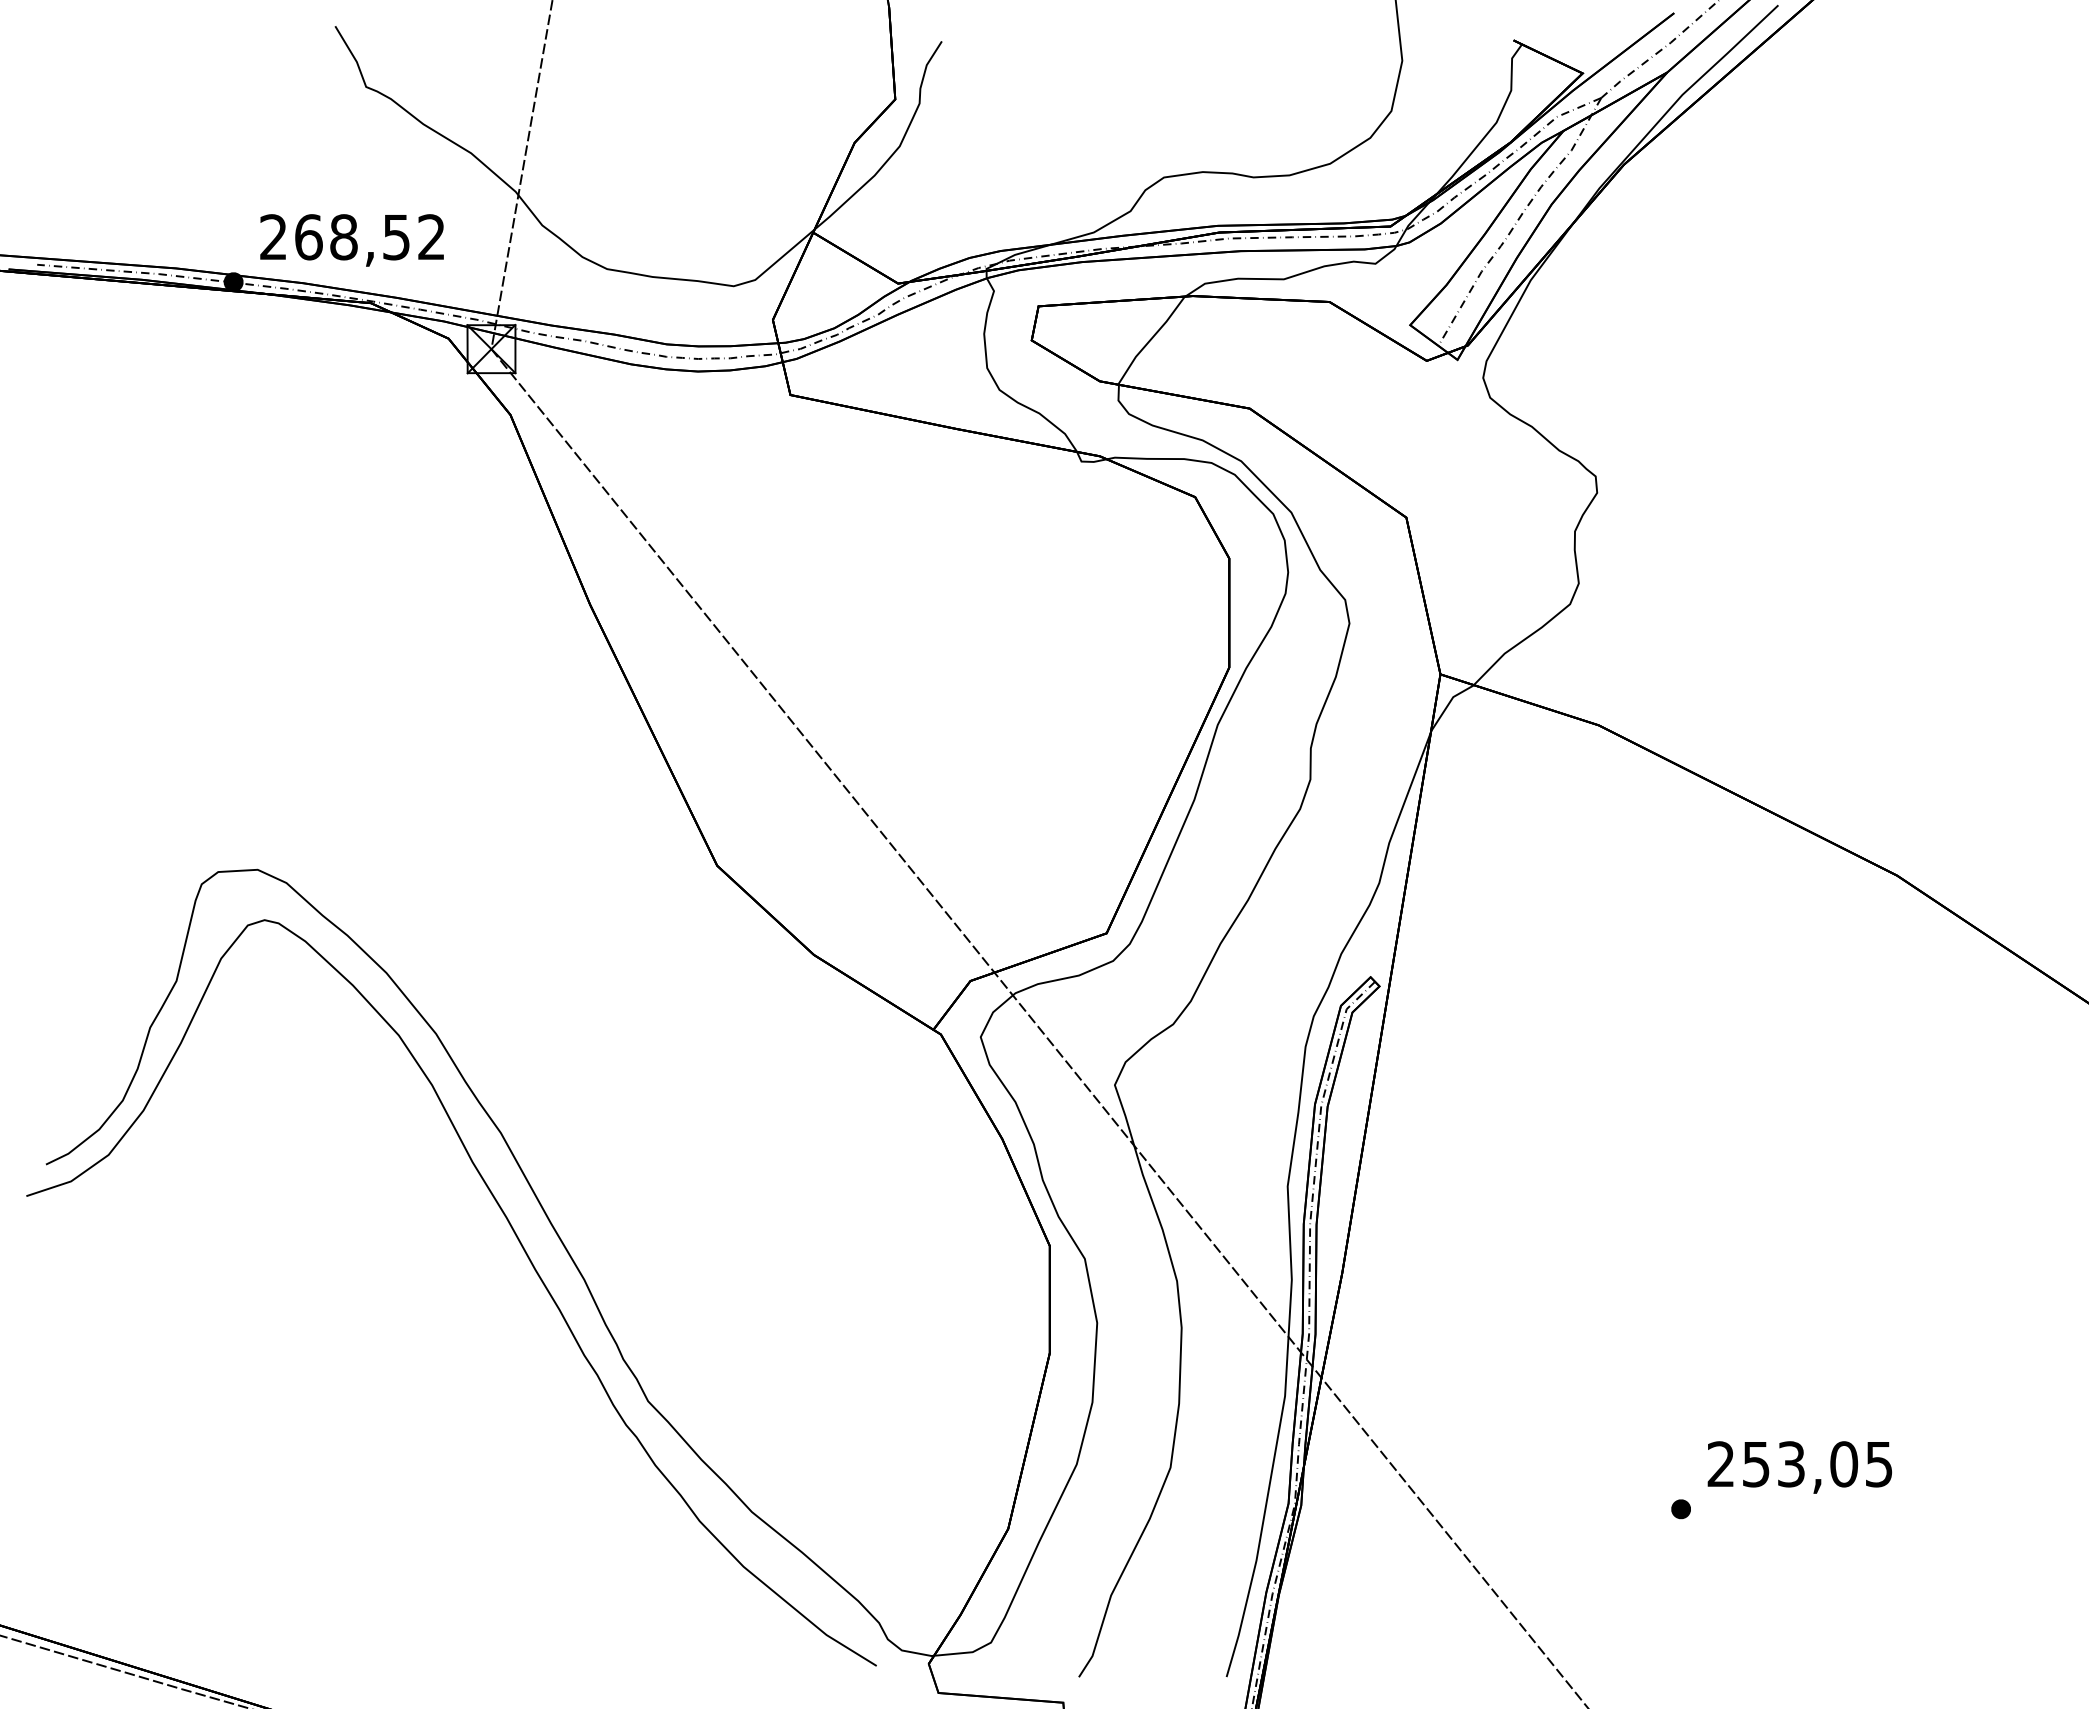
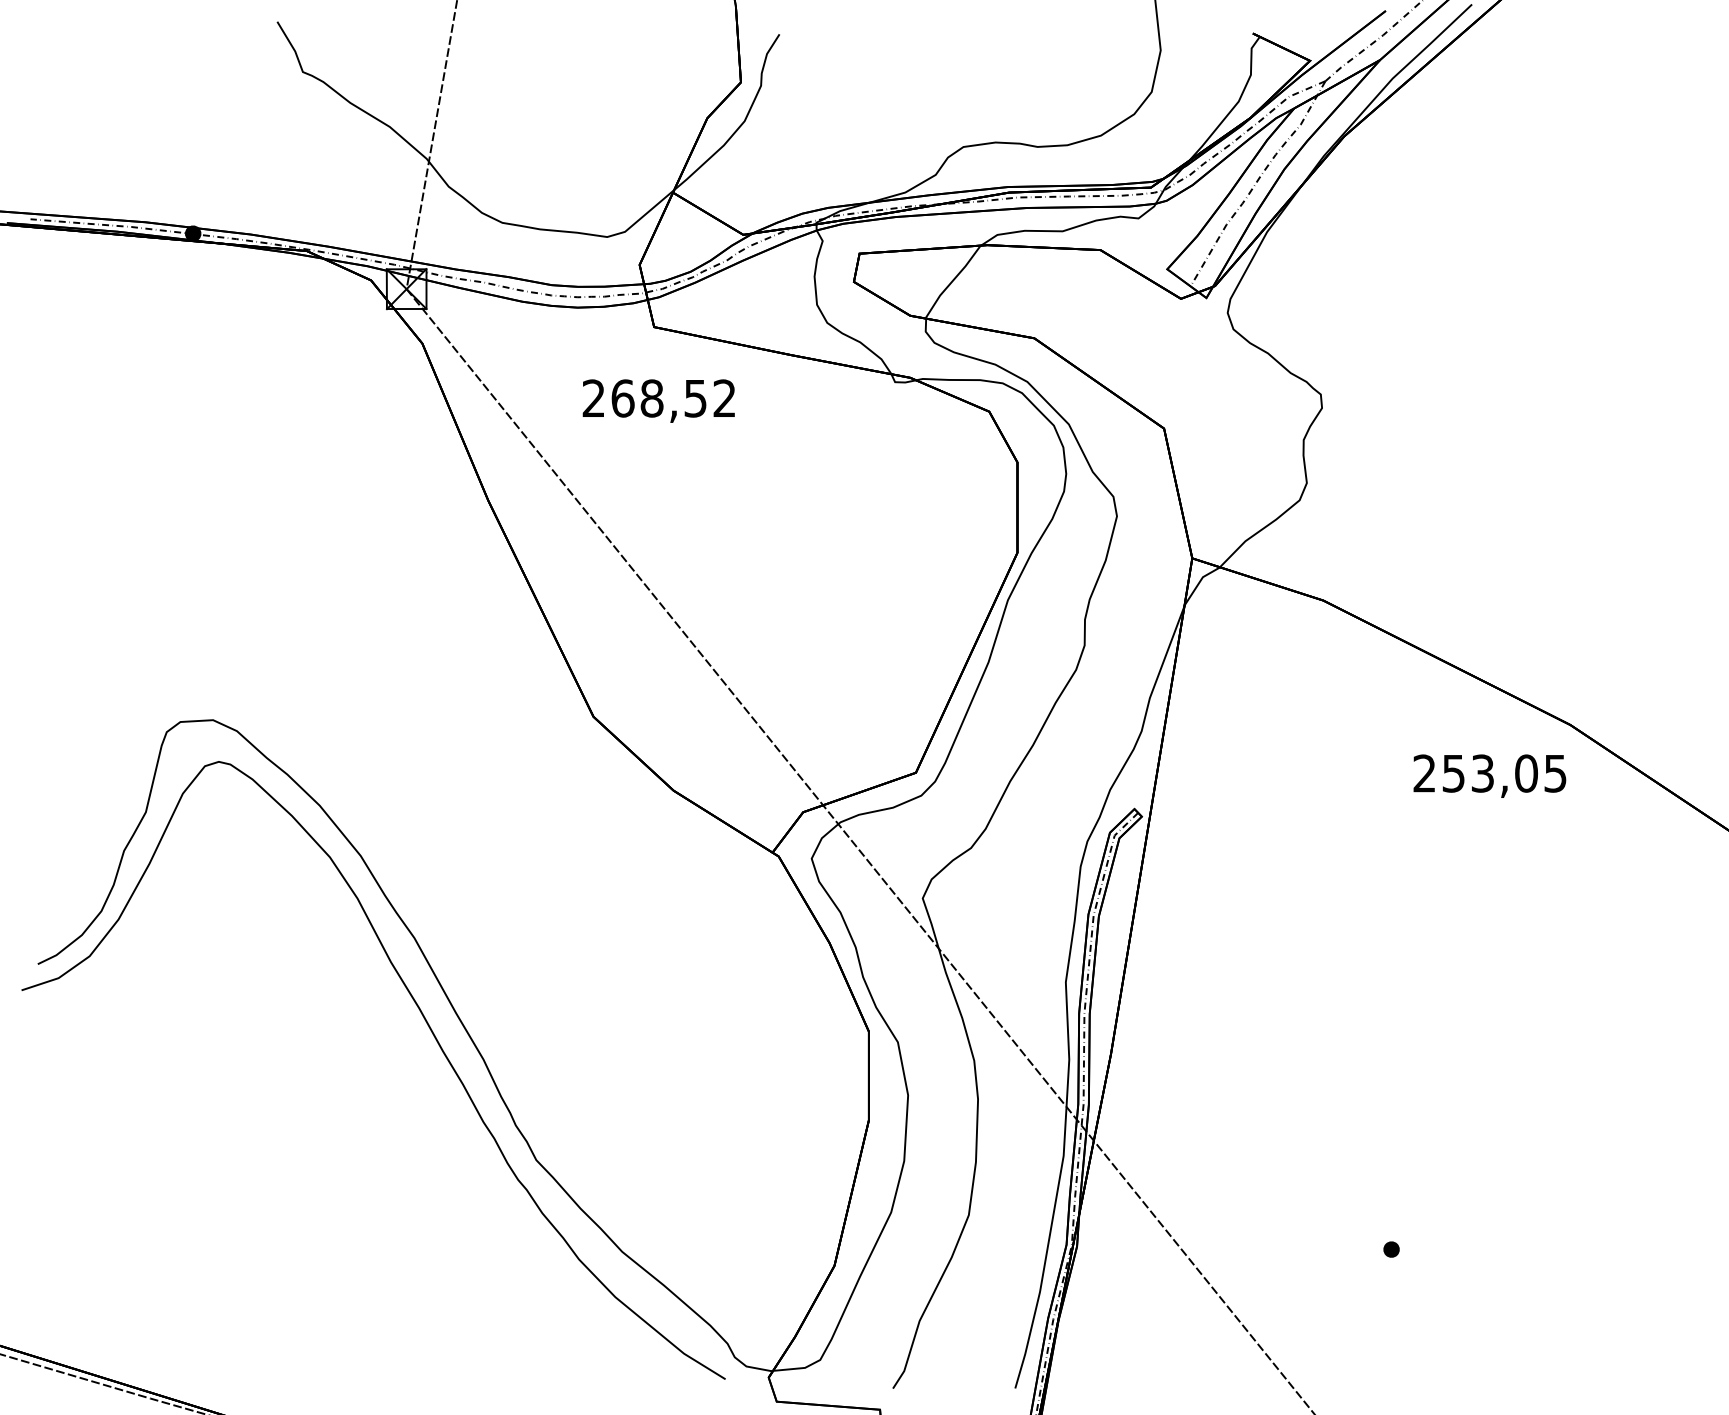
text: (351, 240) -> (658, 401), moved
text: (1799, 1467) -> (1489, 776), moved

